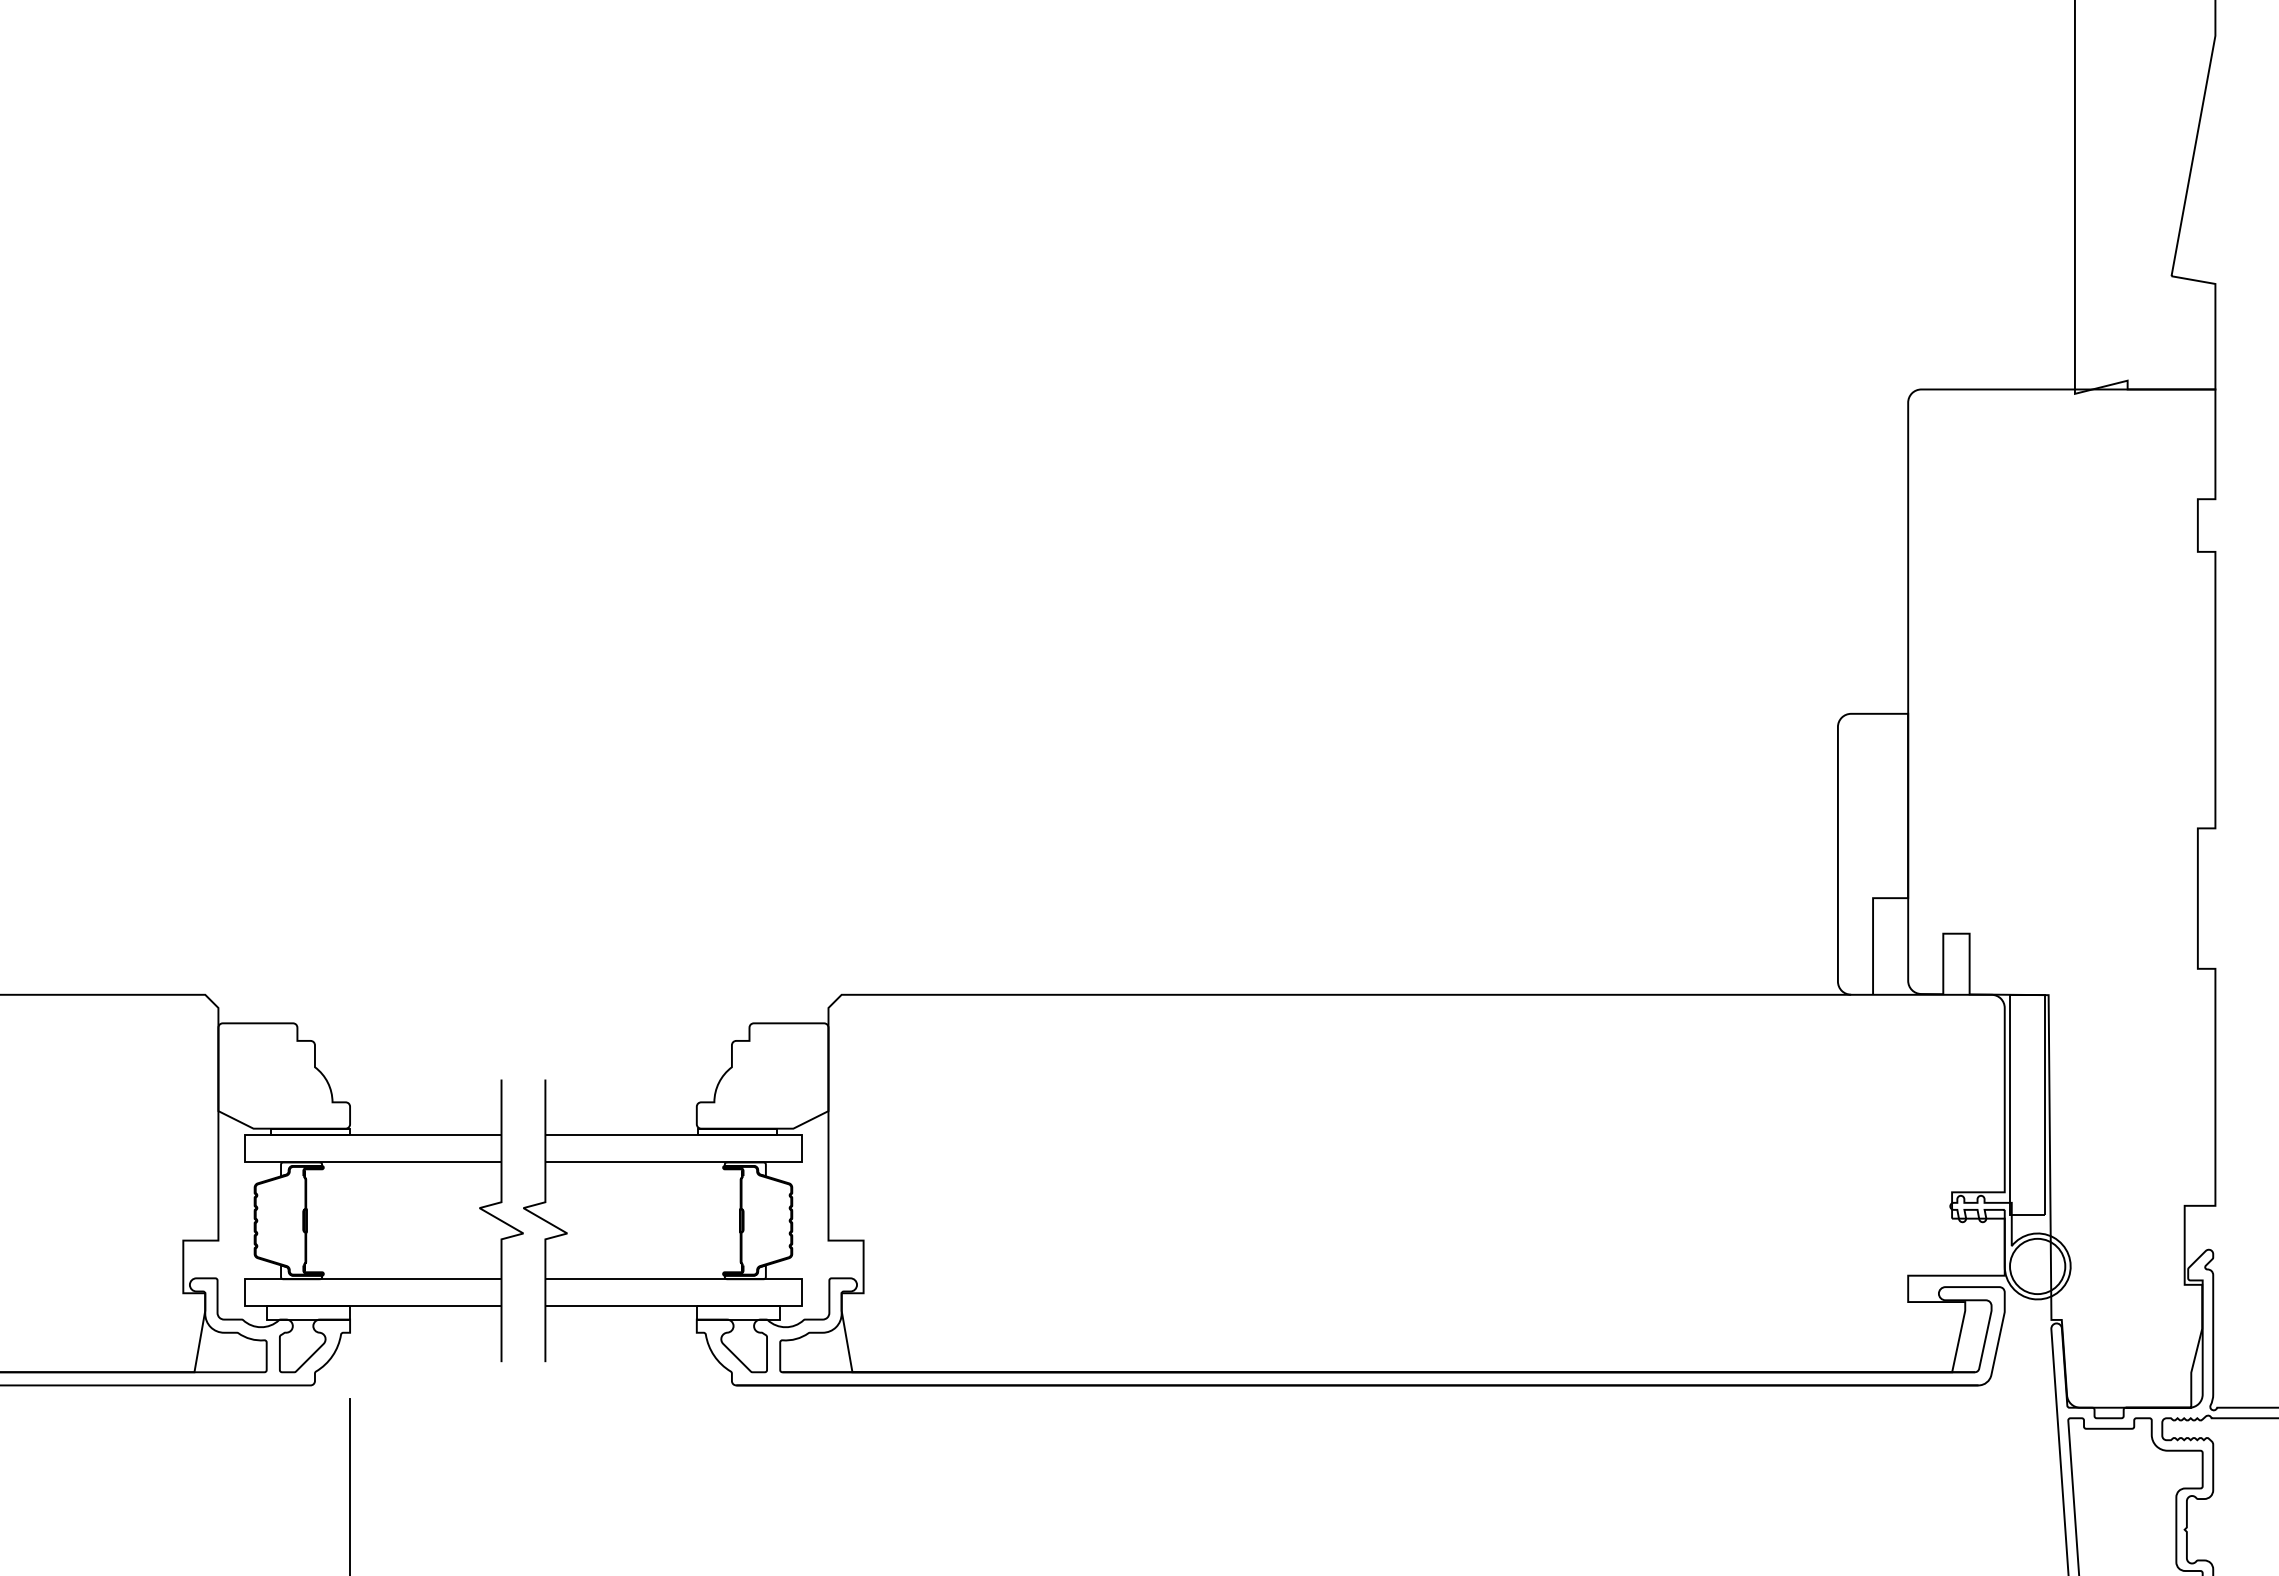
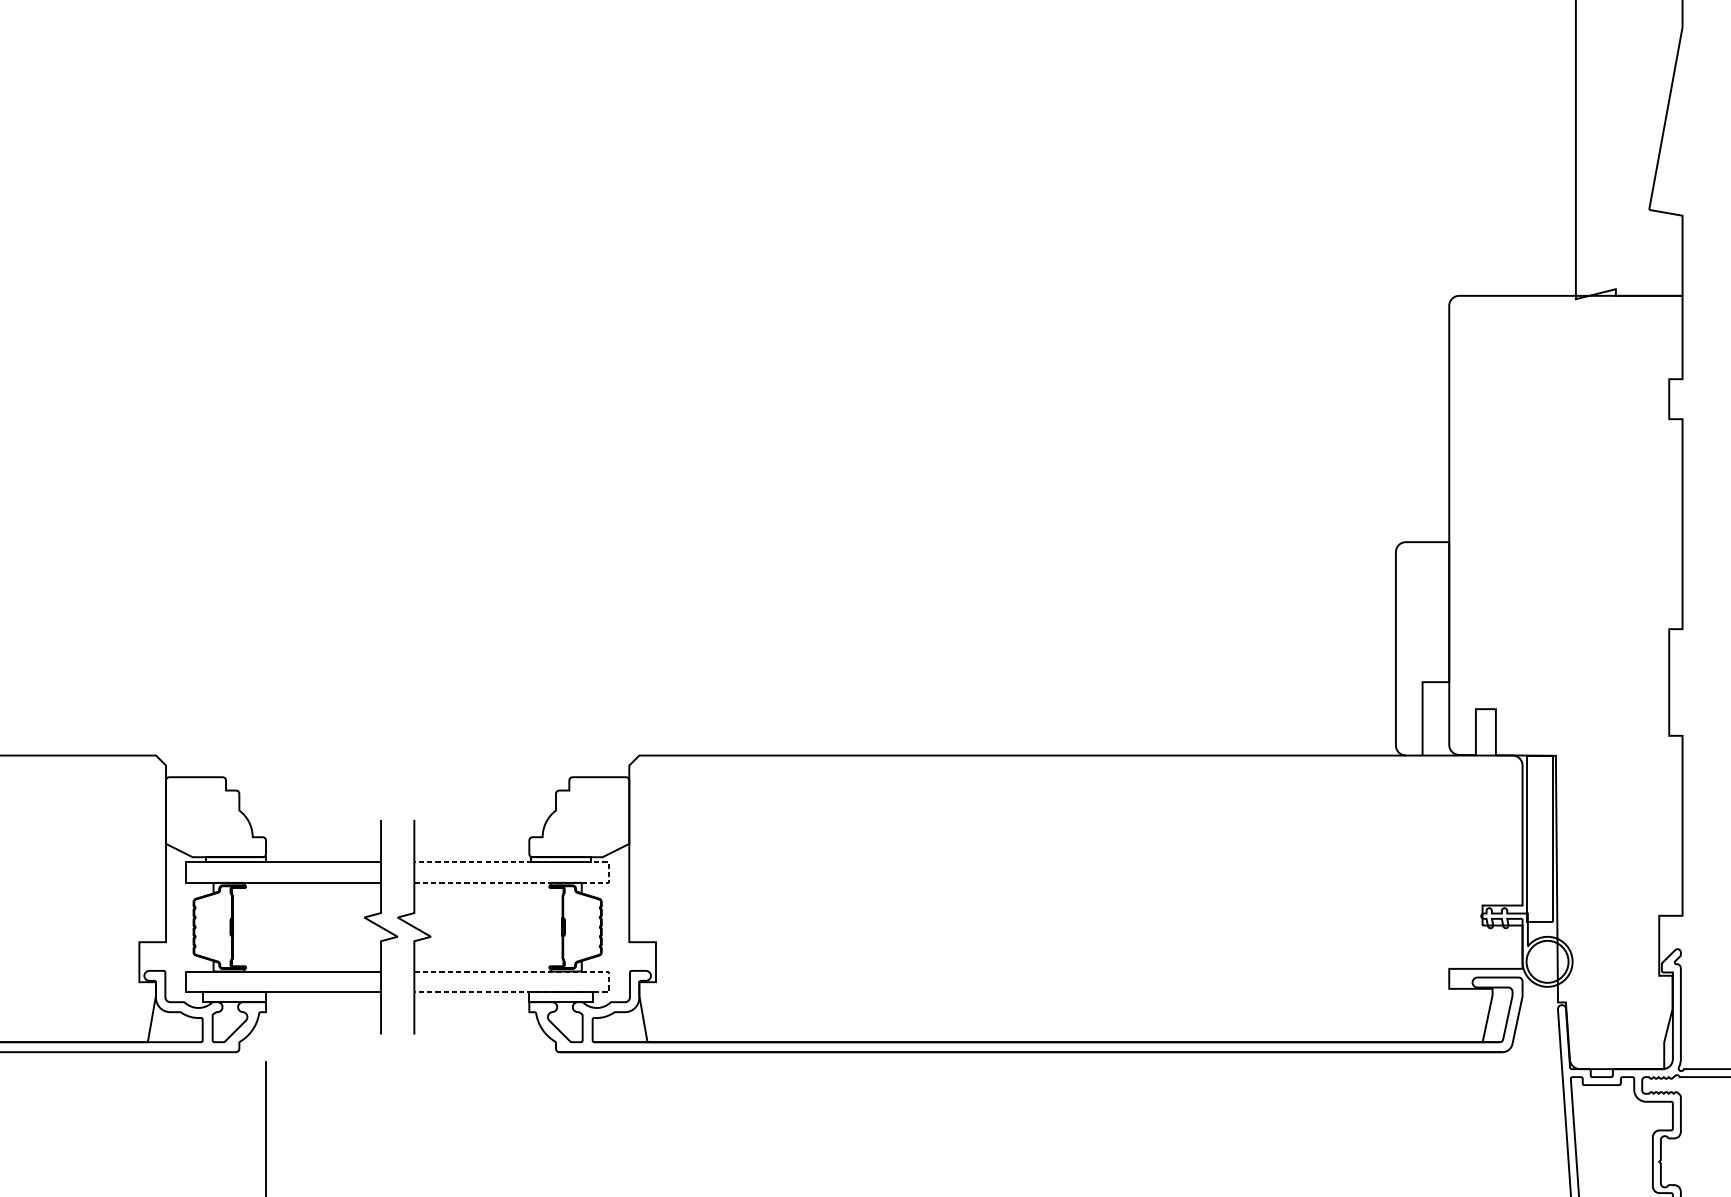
line: (802, 1148) -> (609, 872), solid -> dashed
line: (802, 1292) -> (609, 981), solid -> dashed

